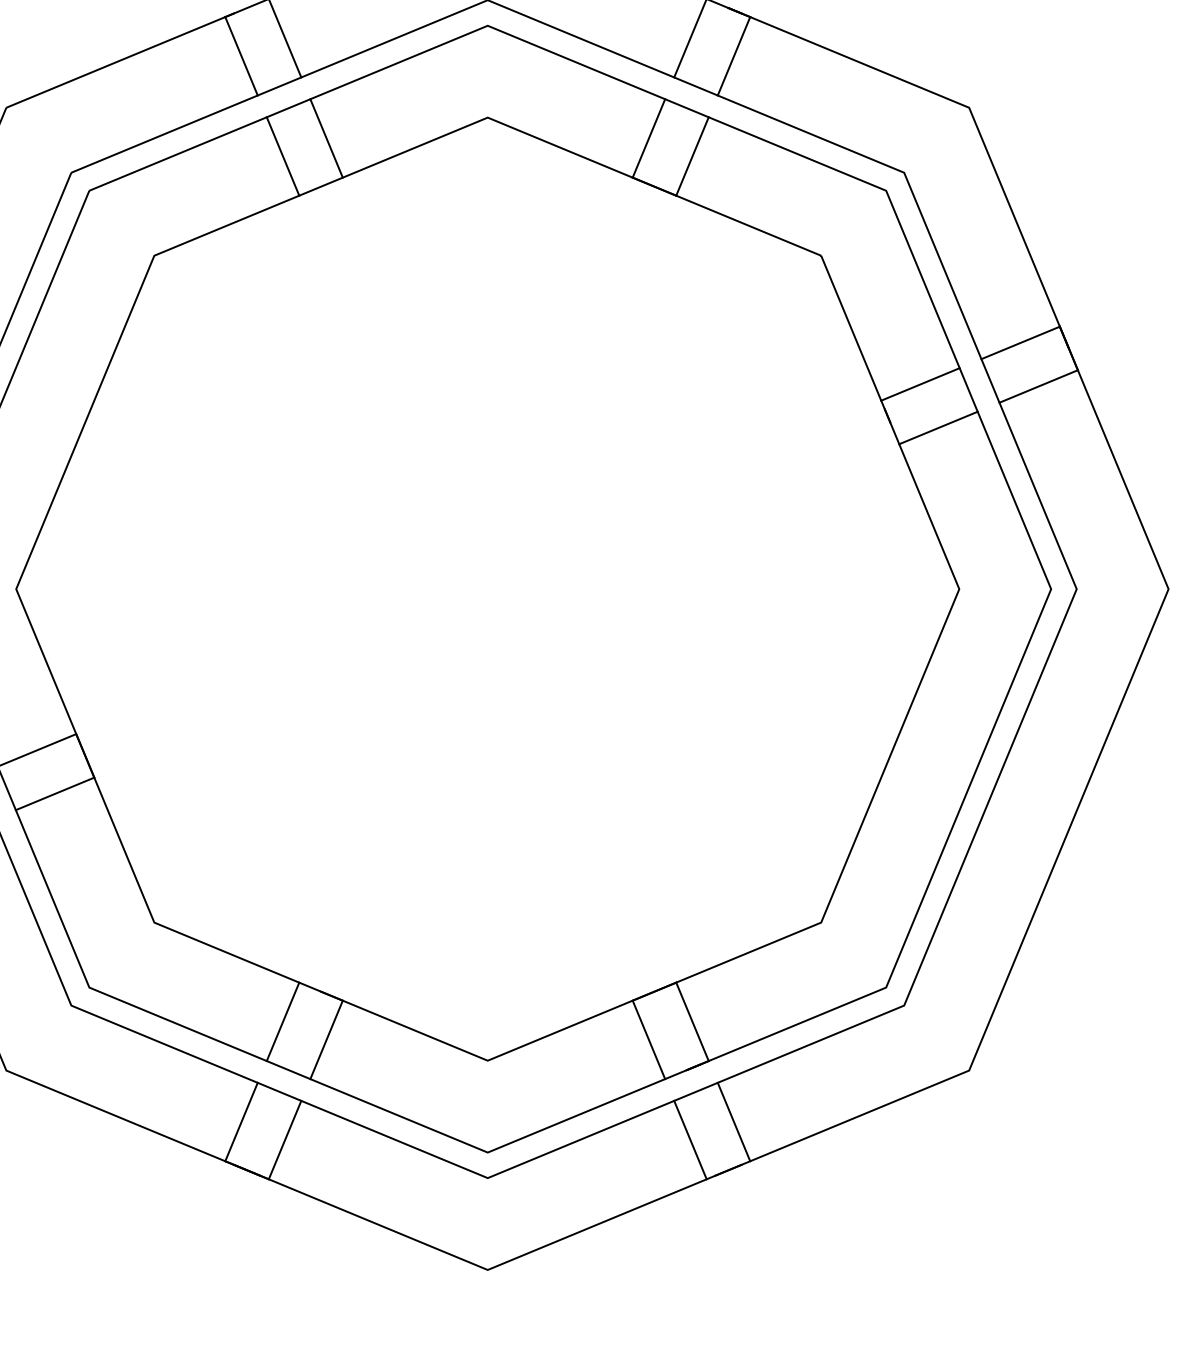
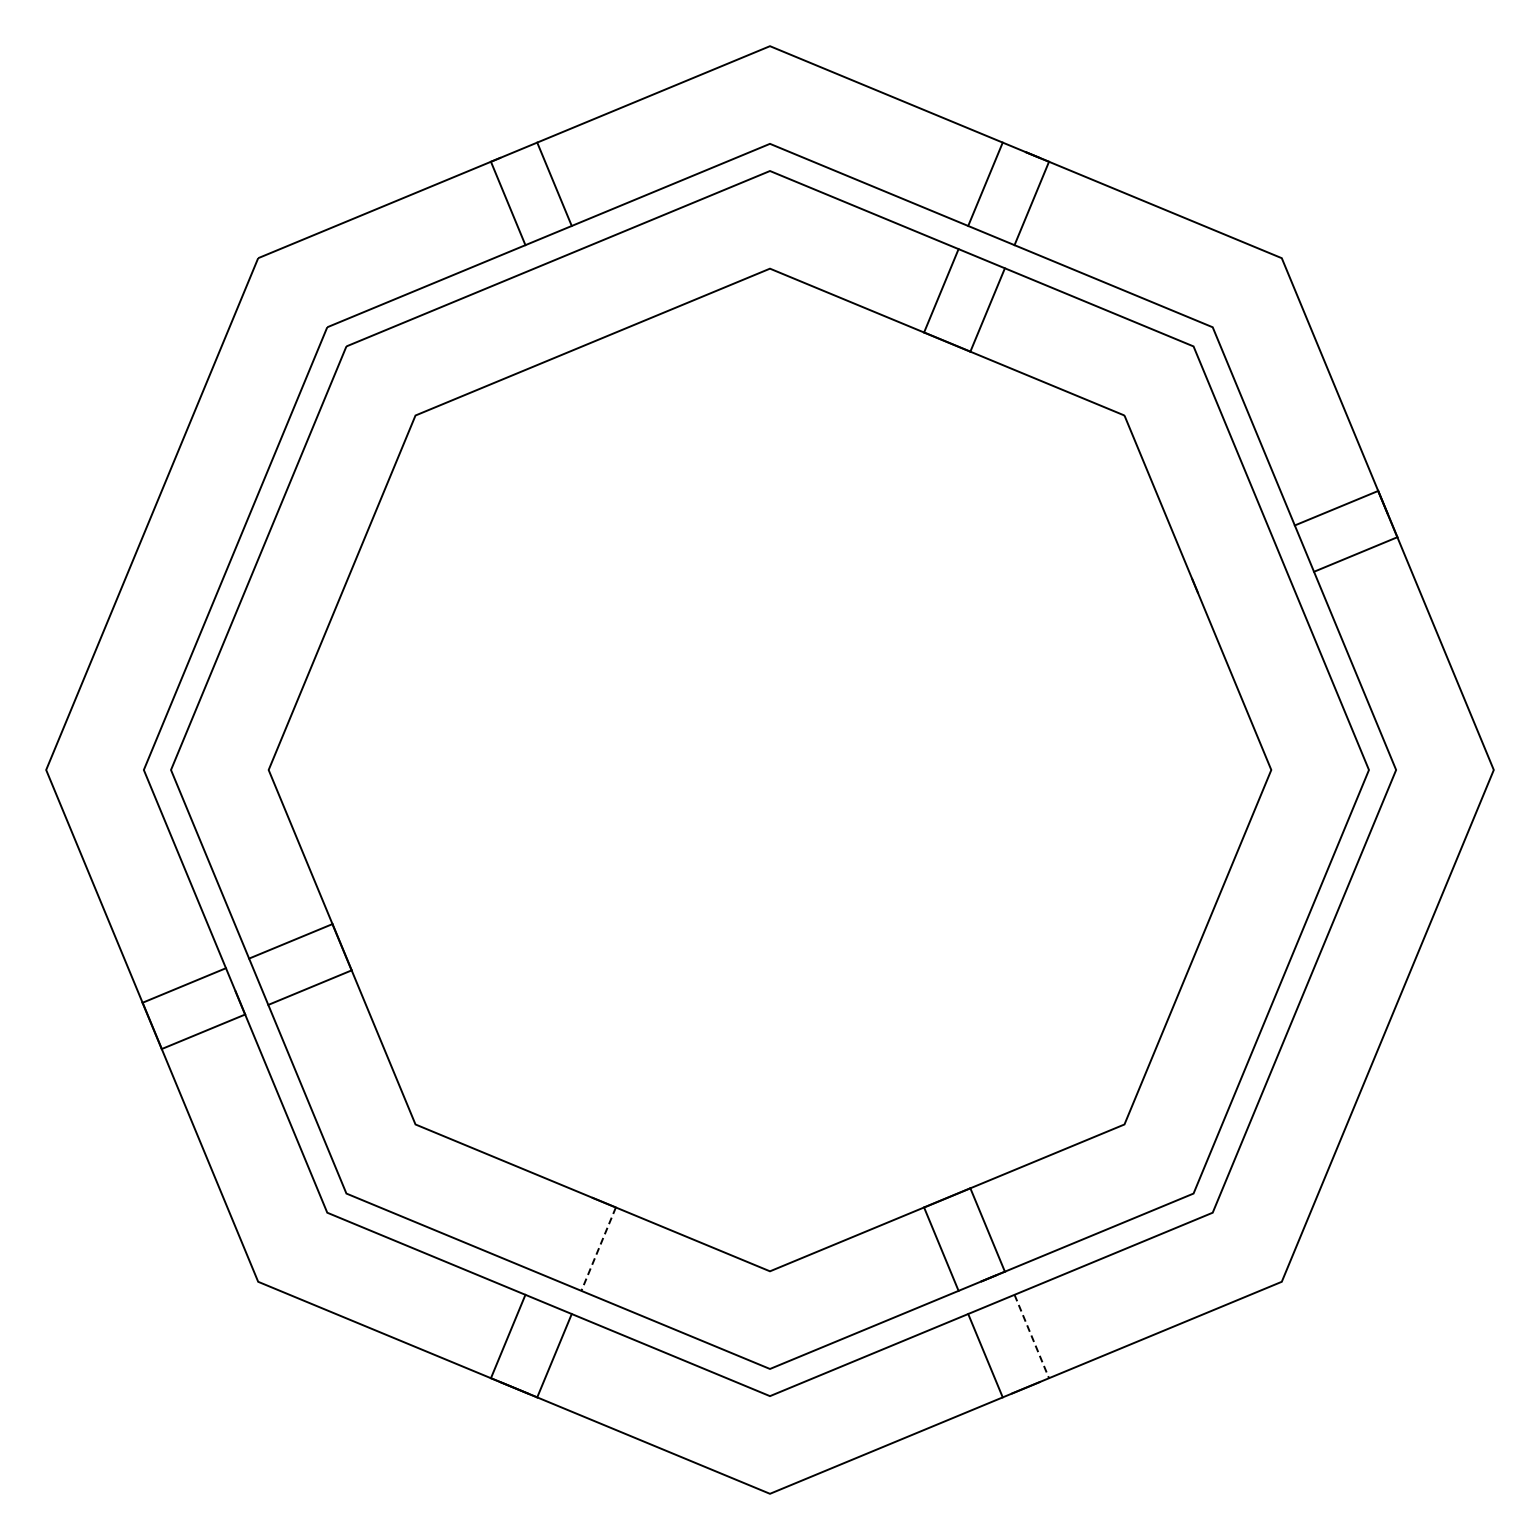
line: (326, 138) -> (598, 290), removed
line: (283, 156) -> (552, 309), removed
line: (919, 384) -> (1229, 552), removed
line: (937, 427) -> (1248, 598), removed
line: (283, 1021) -> (552, 1229), removed
line: (326, 1040) -> (598, 1249), solid -> dashed
line: (733, 1122) -> (1031, 1336), solid -> dashed

